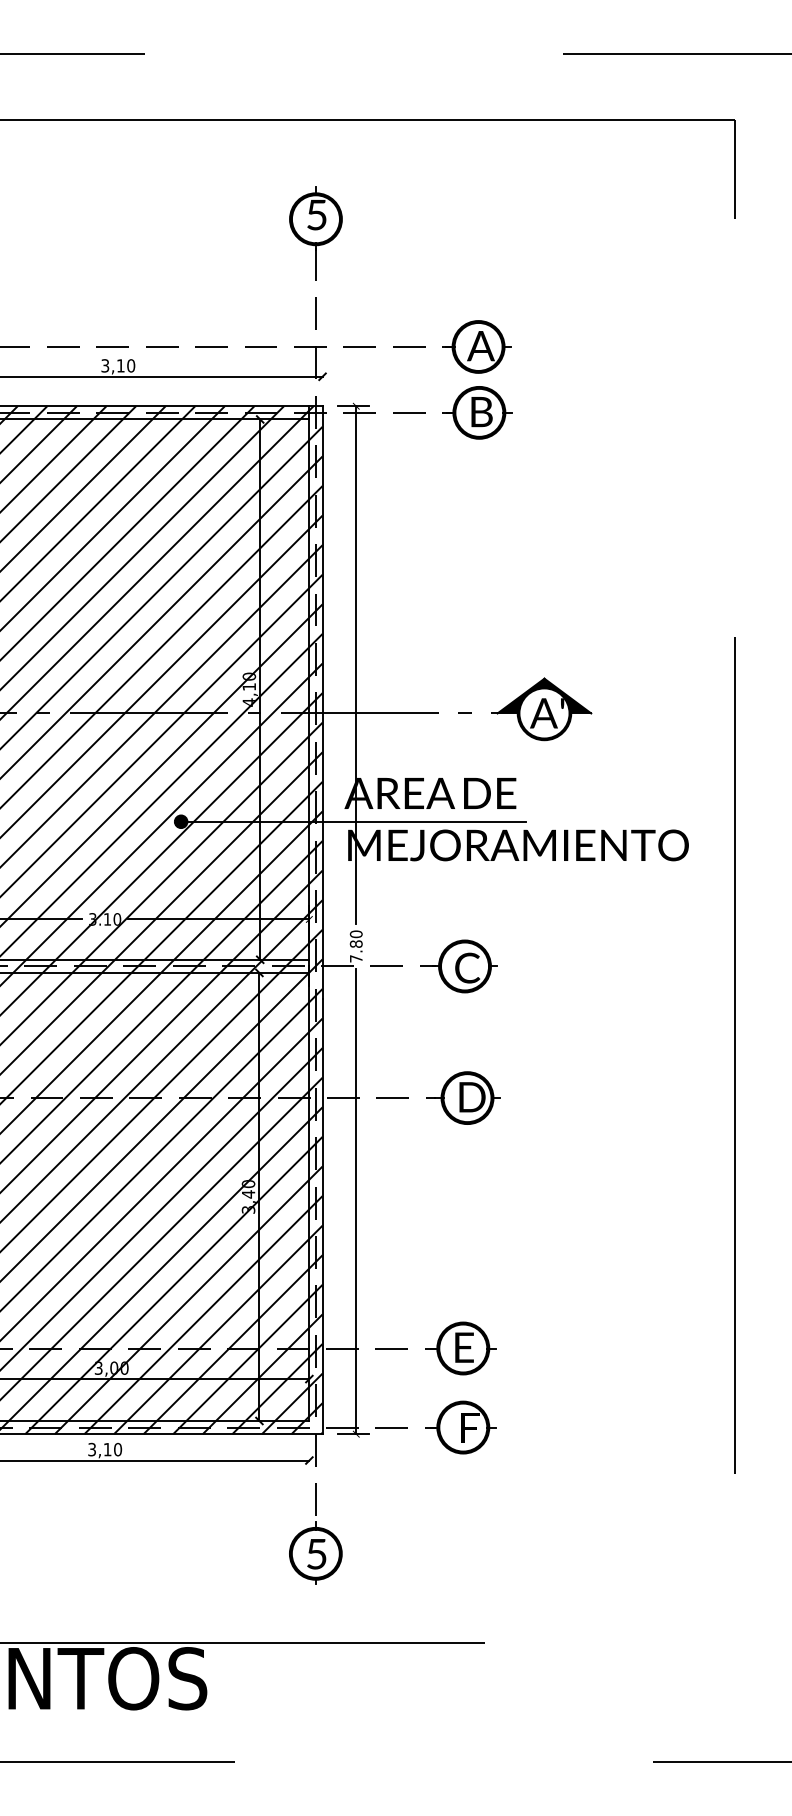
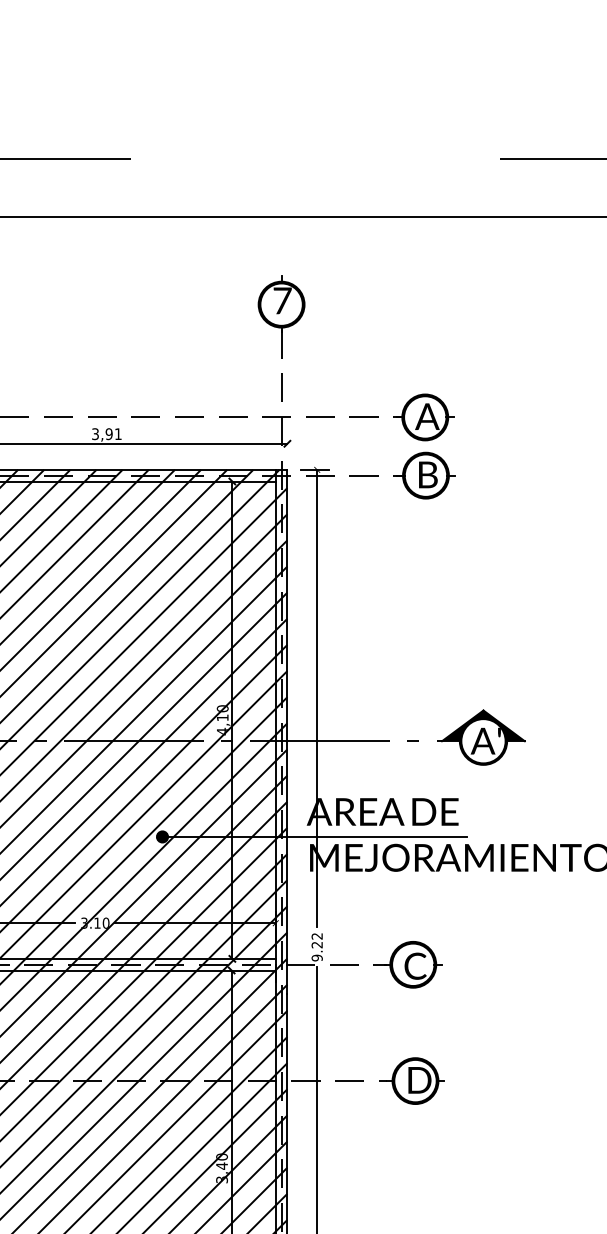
text: (317, 215) -> (282, 301), 5 -> 7
text: (125, 365) -> (113, 433), 3,10 -> 3,91
text: (355, 946) -> (316, 947), 7.80 -> 9.22

